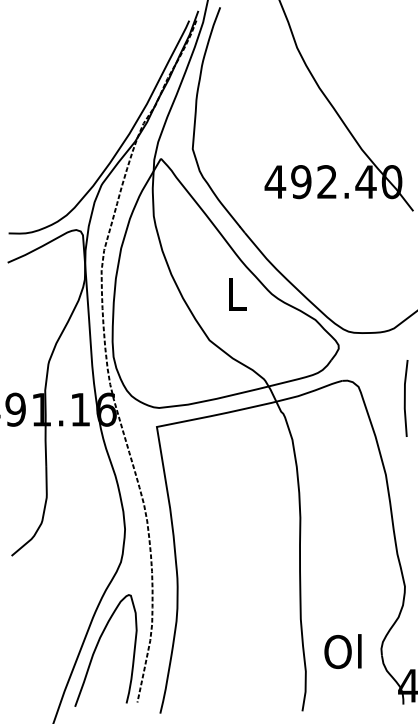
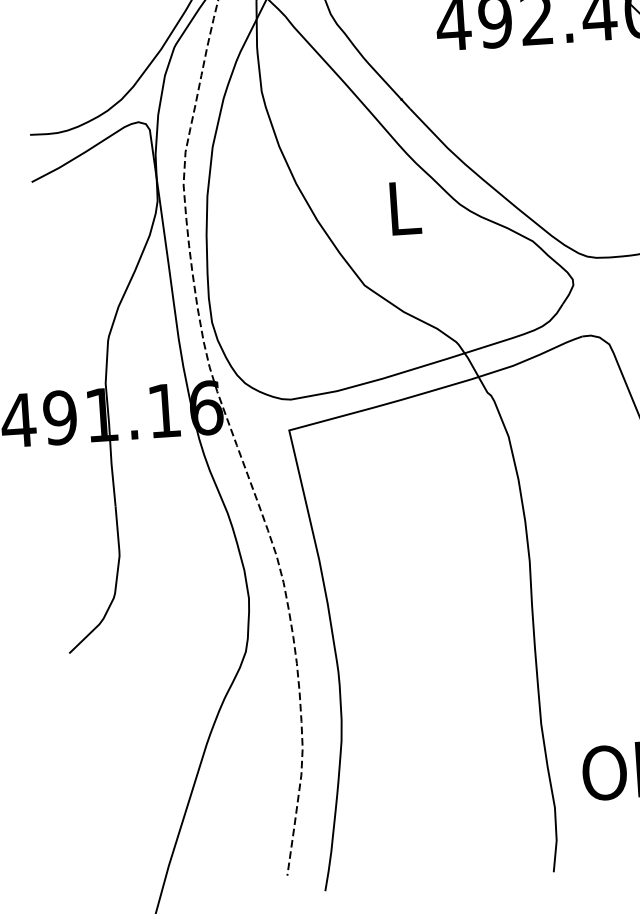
curve: (97, 647) -> (217, 791), removed

